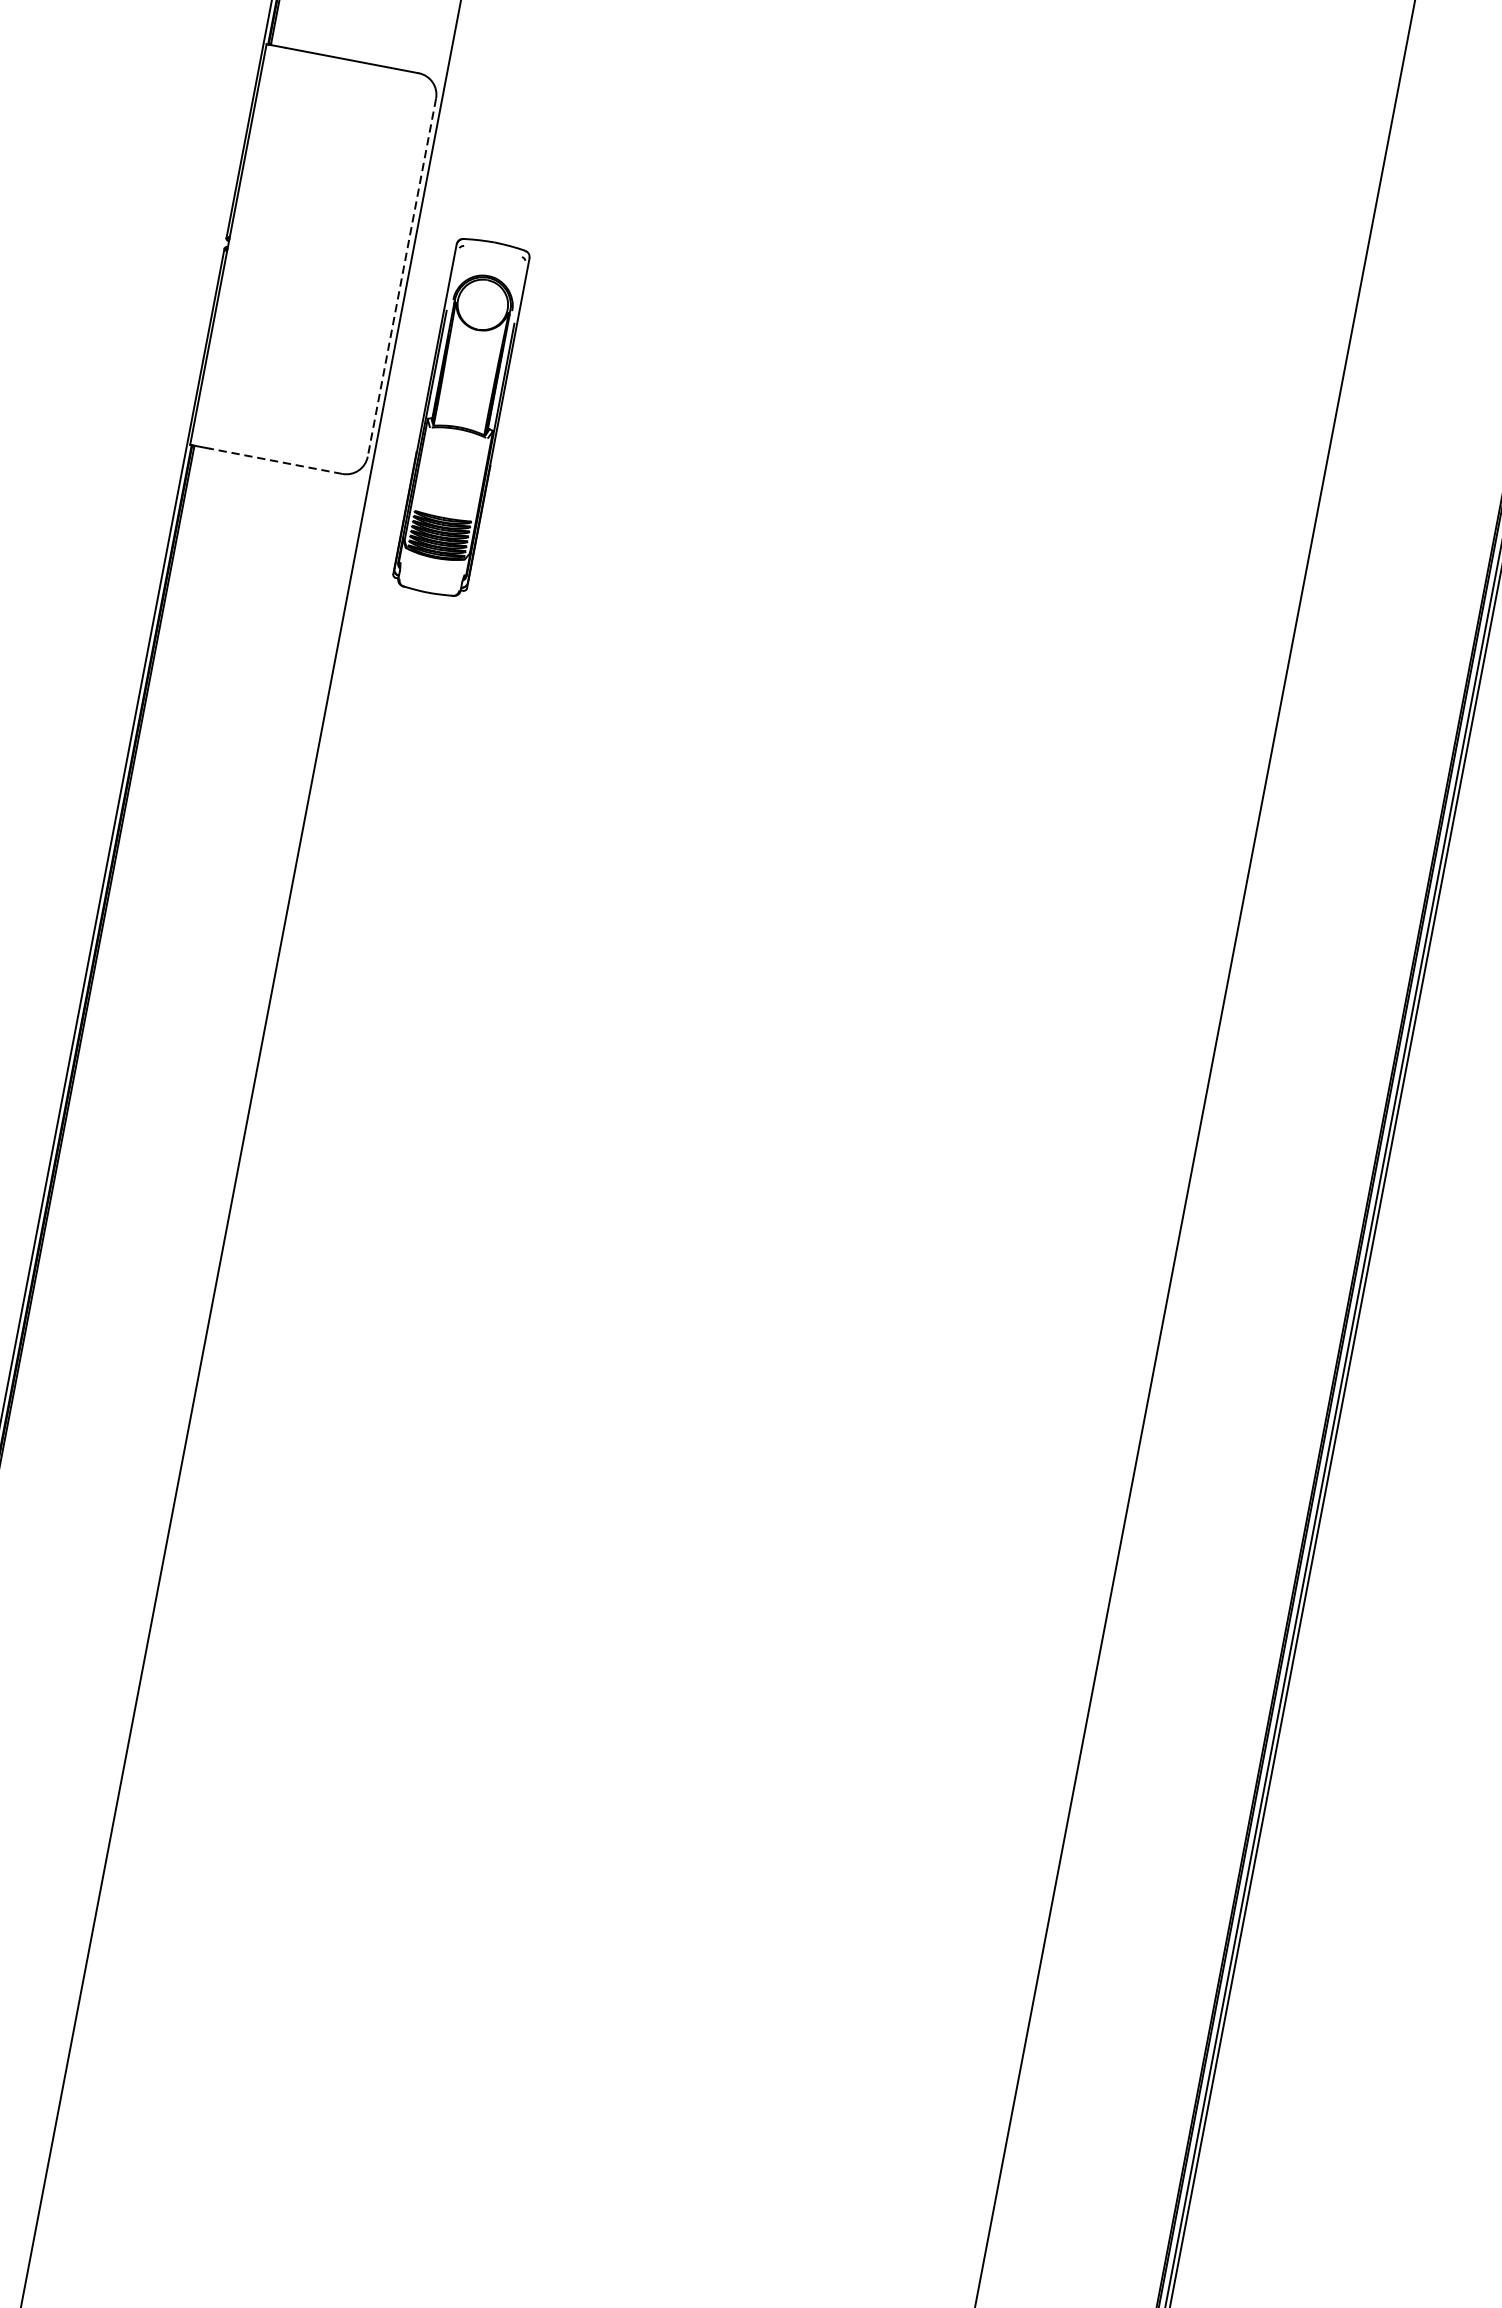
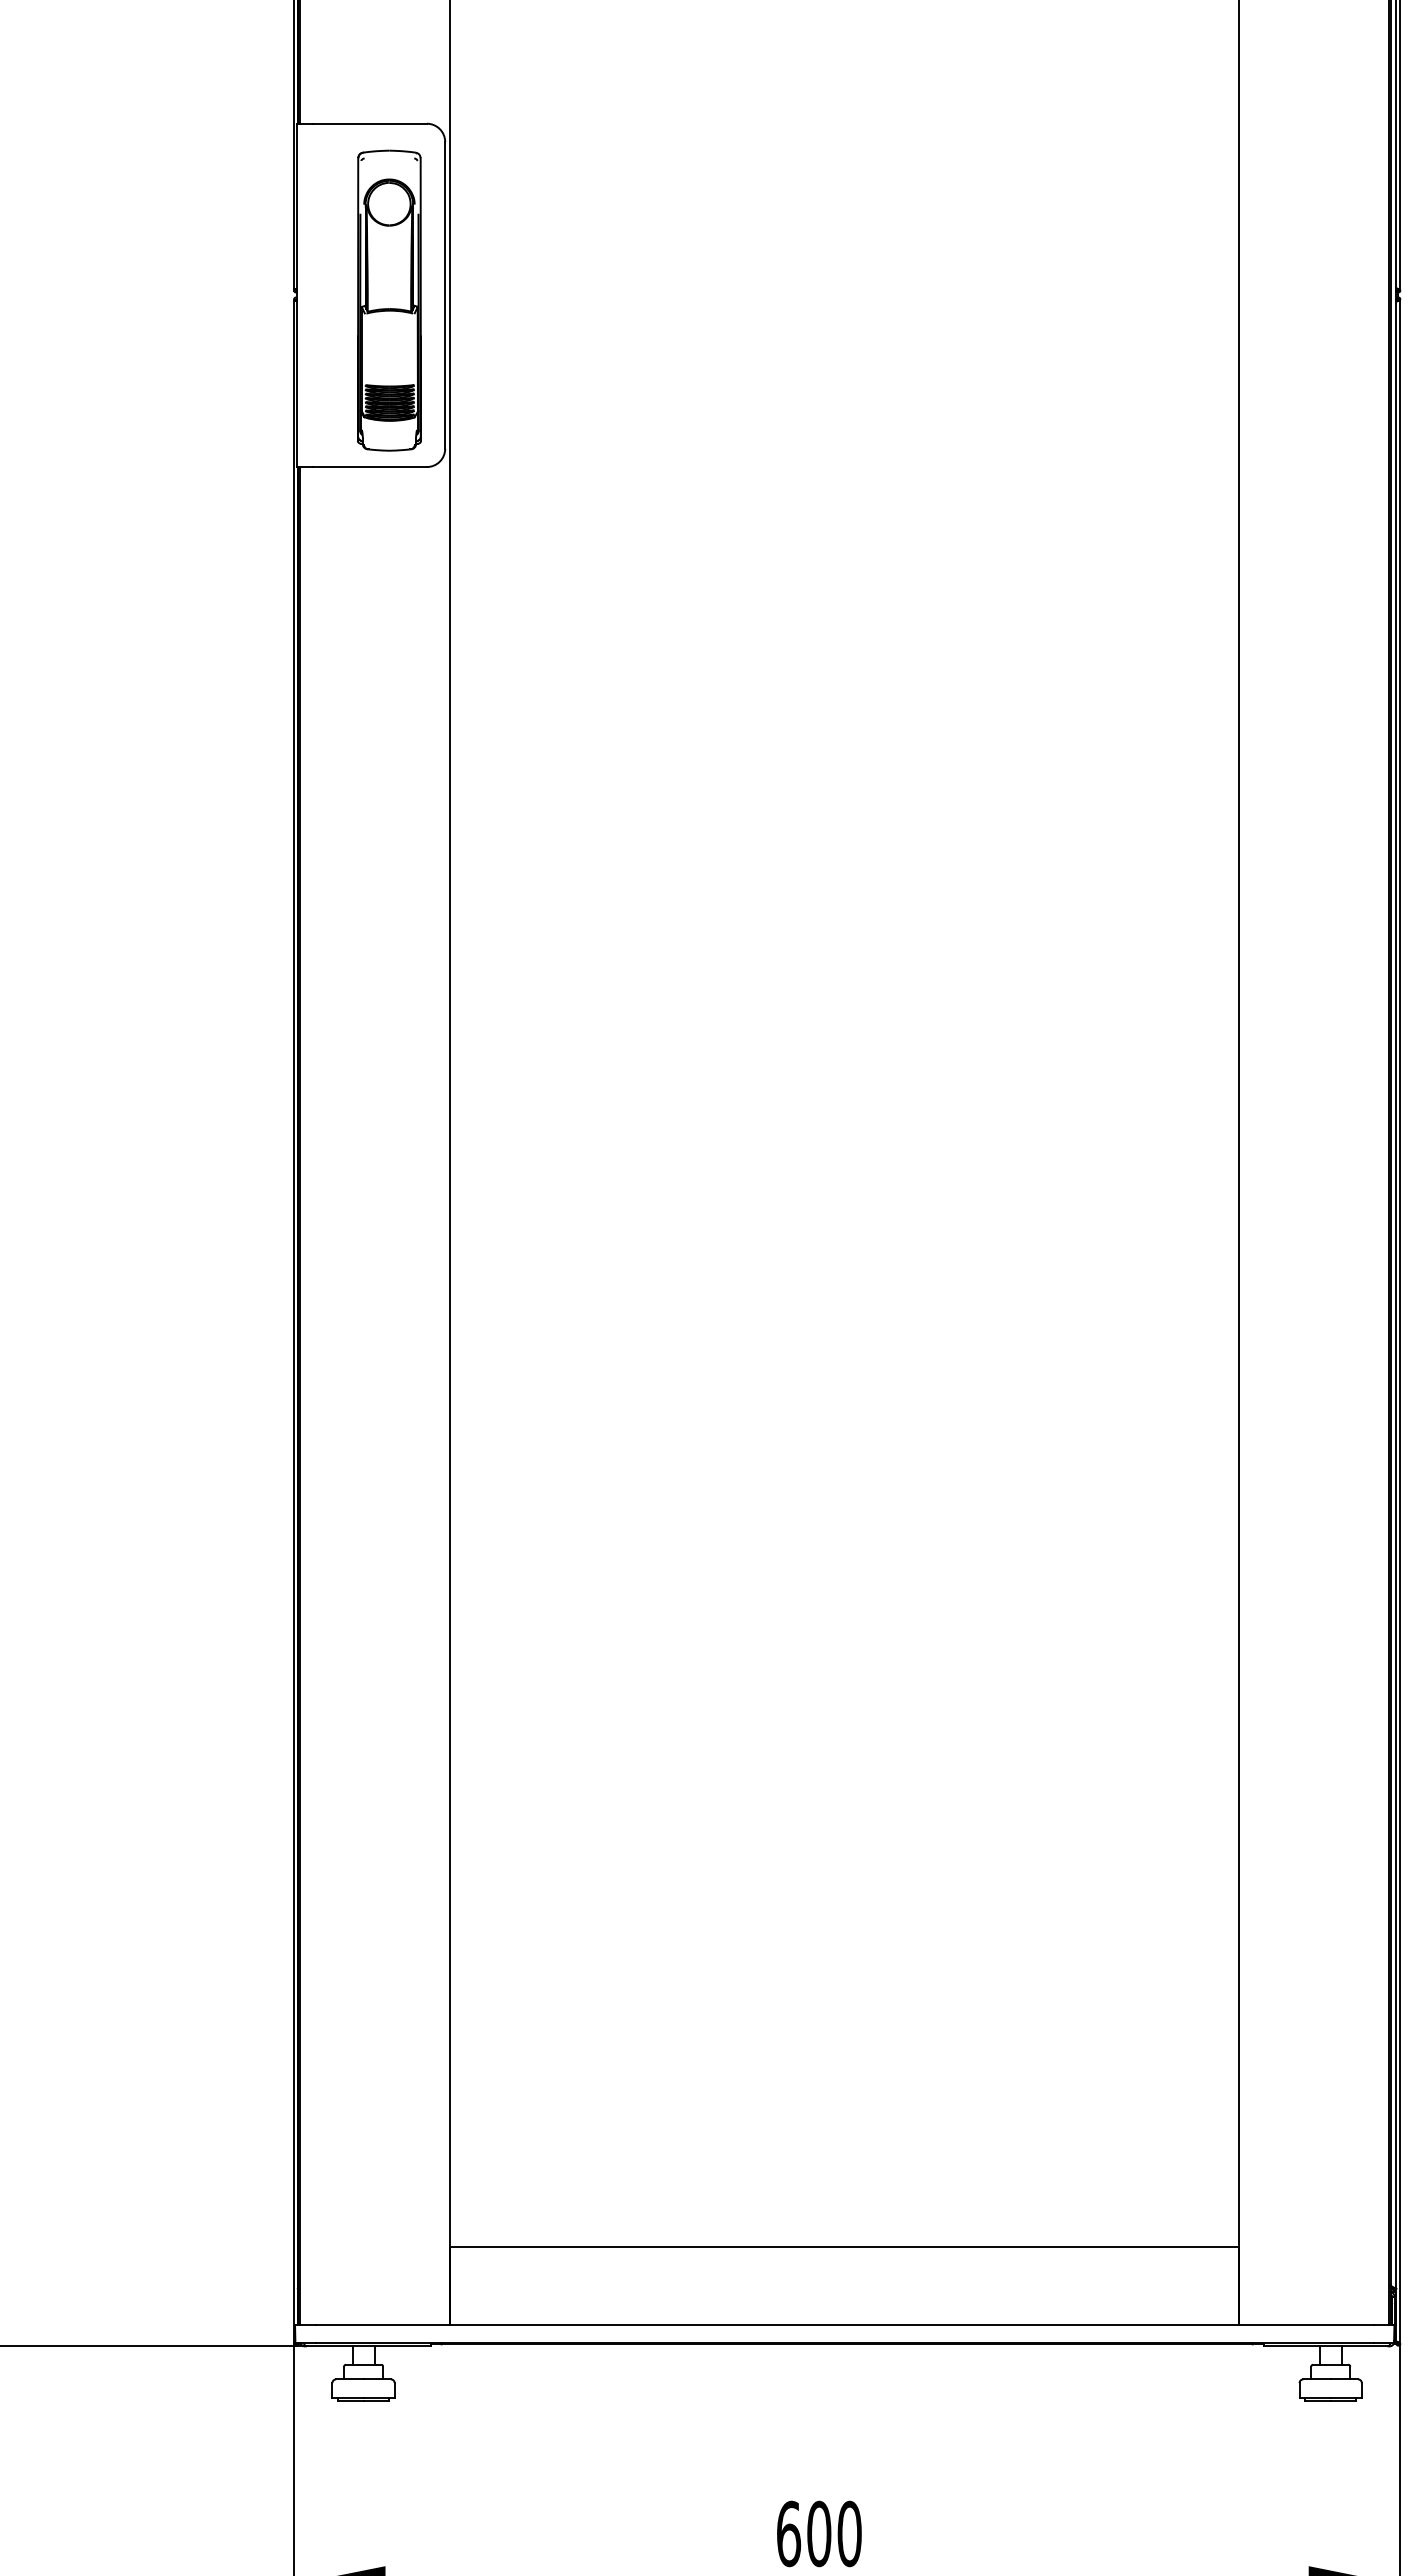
line: (402, 277) -> (445, 295), dashed -> solid
part: (461, 417) -> (389, 300), moved
line: (275, 461) -> (369, 467), dashed -> solid

